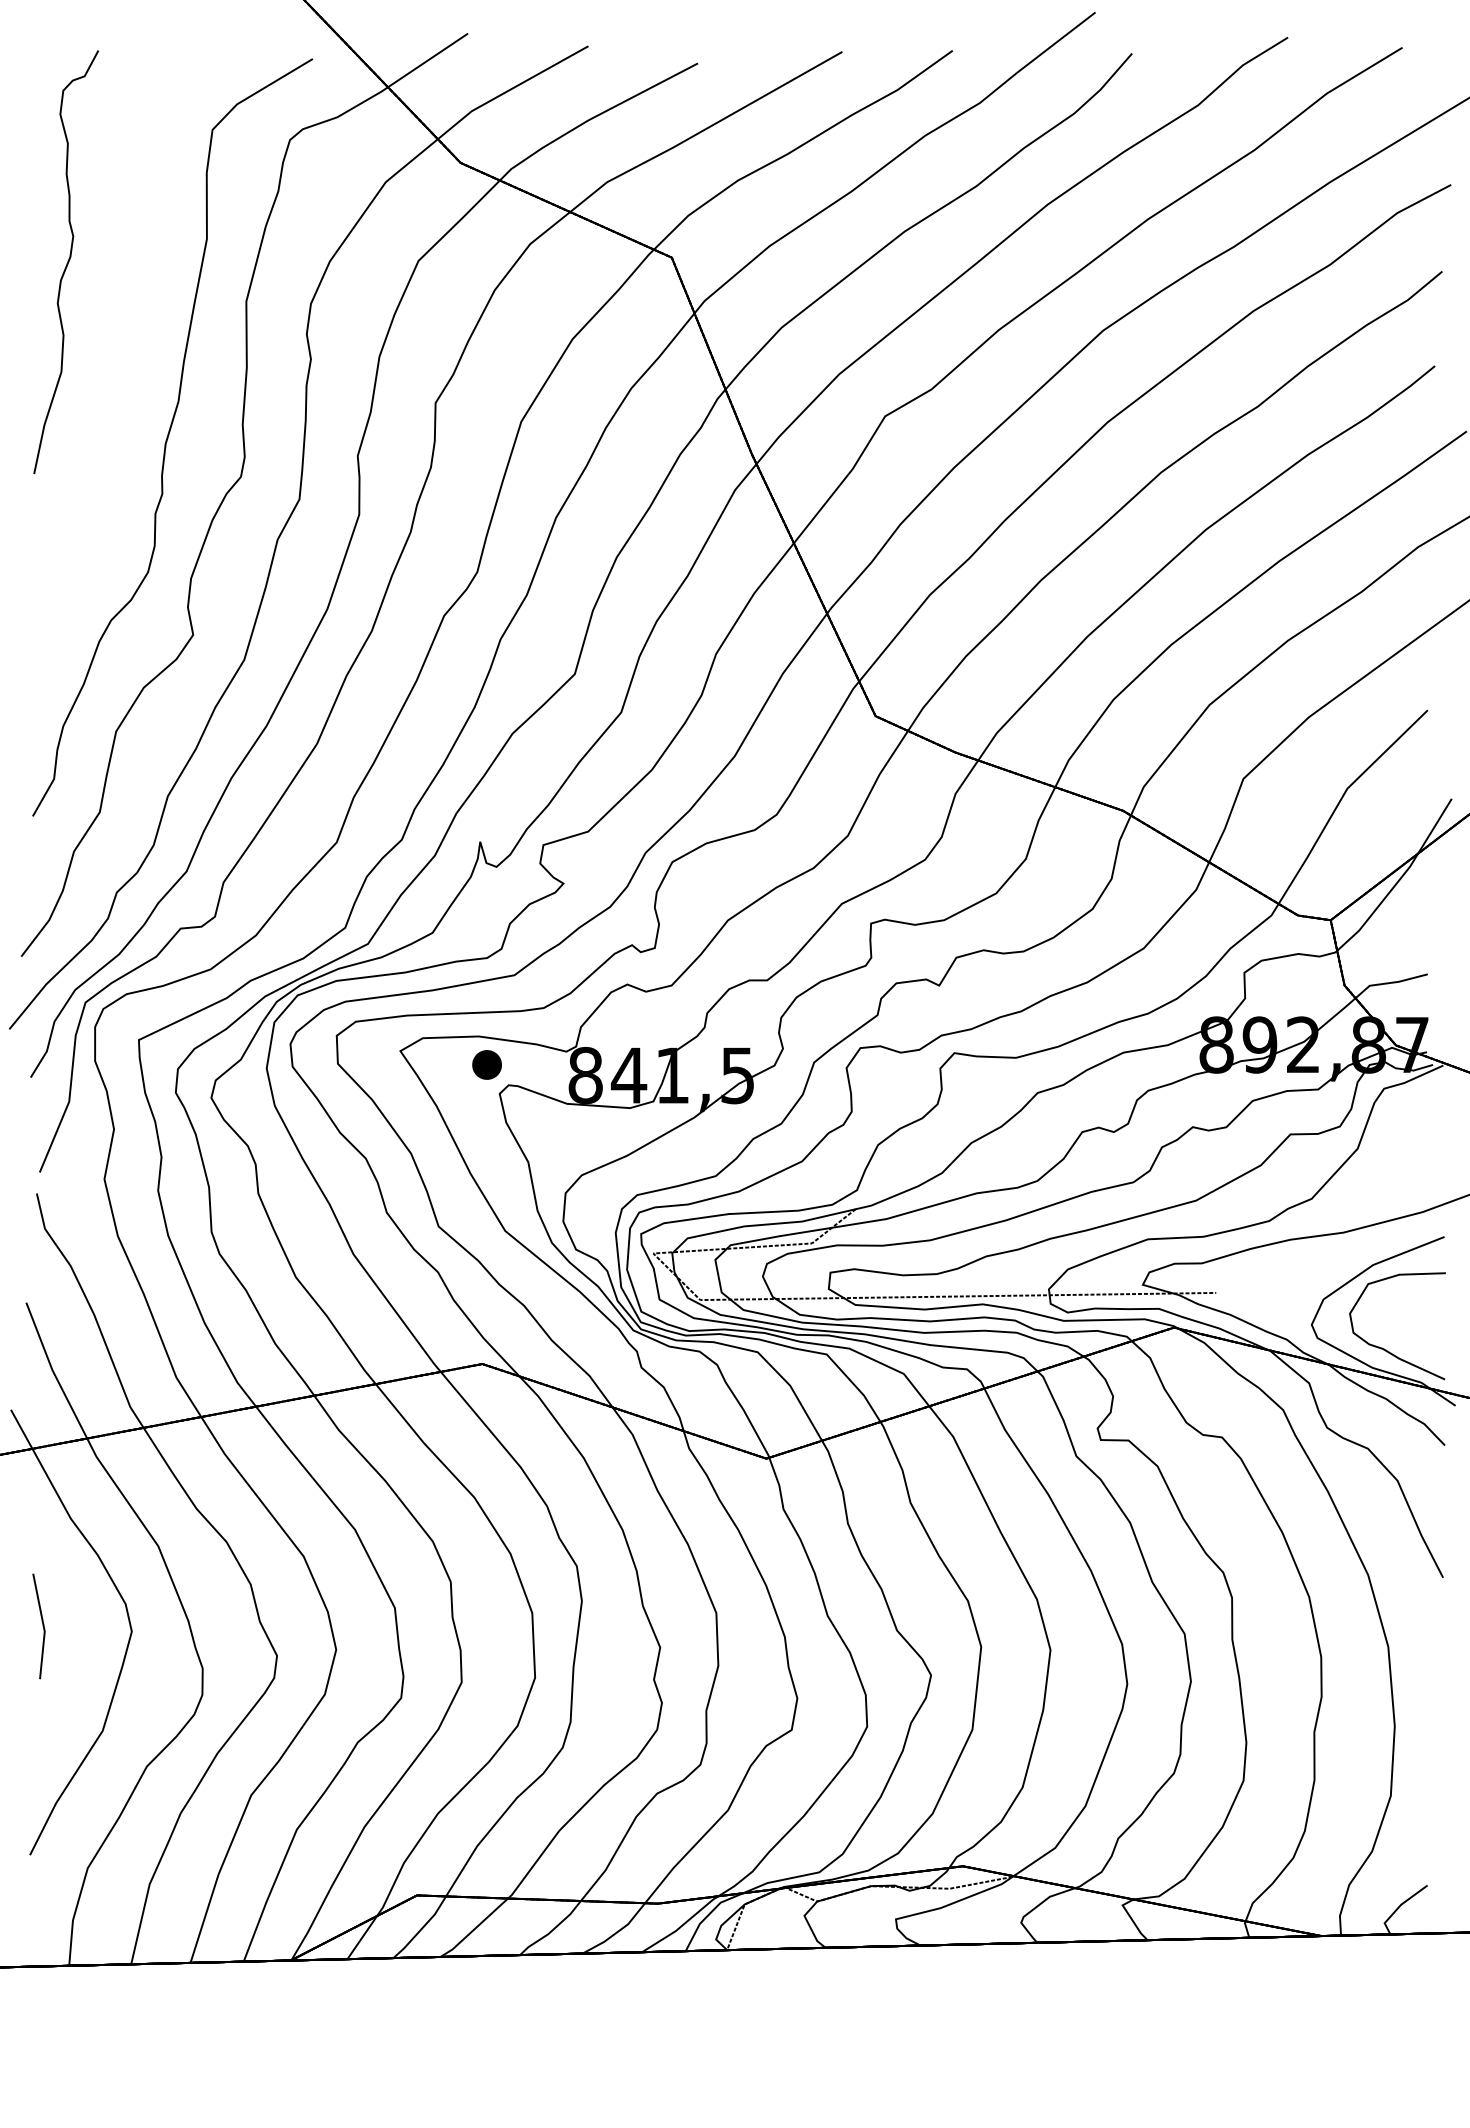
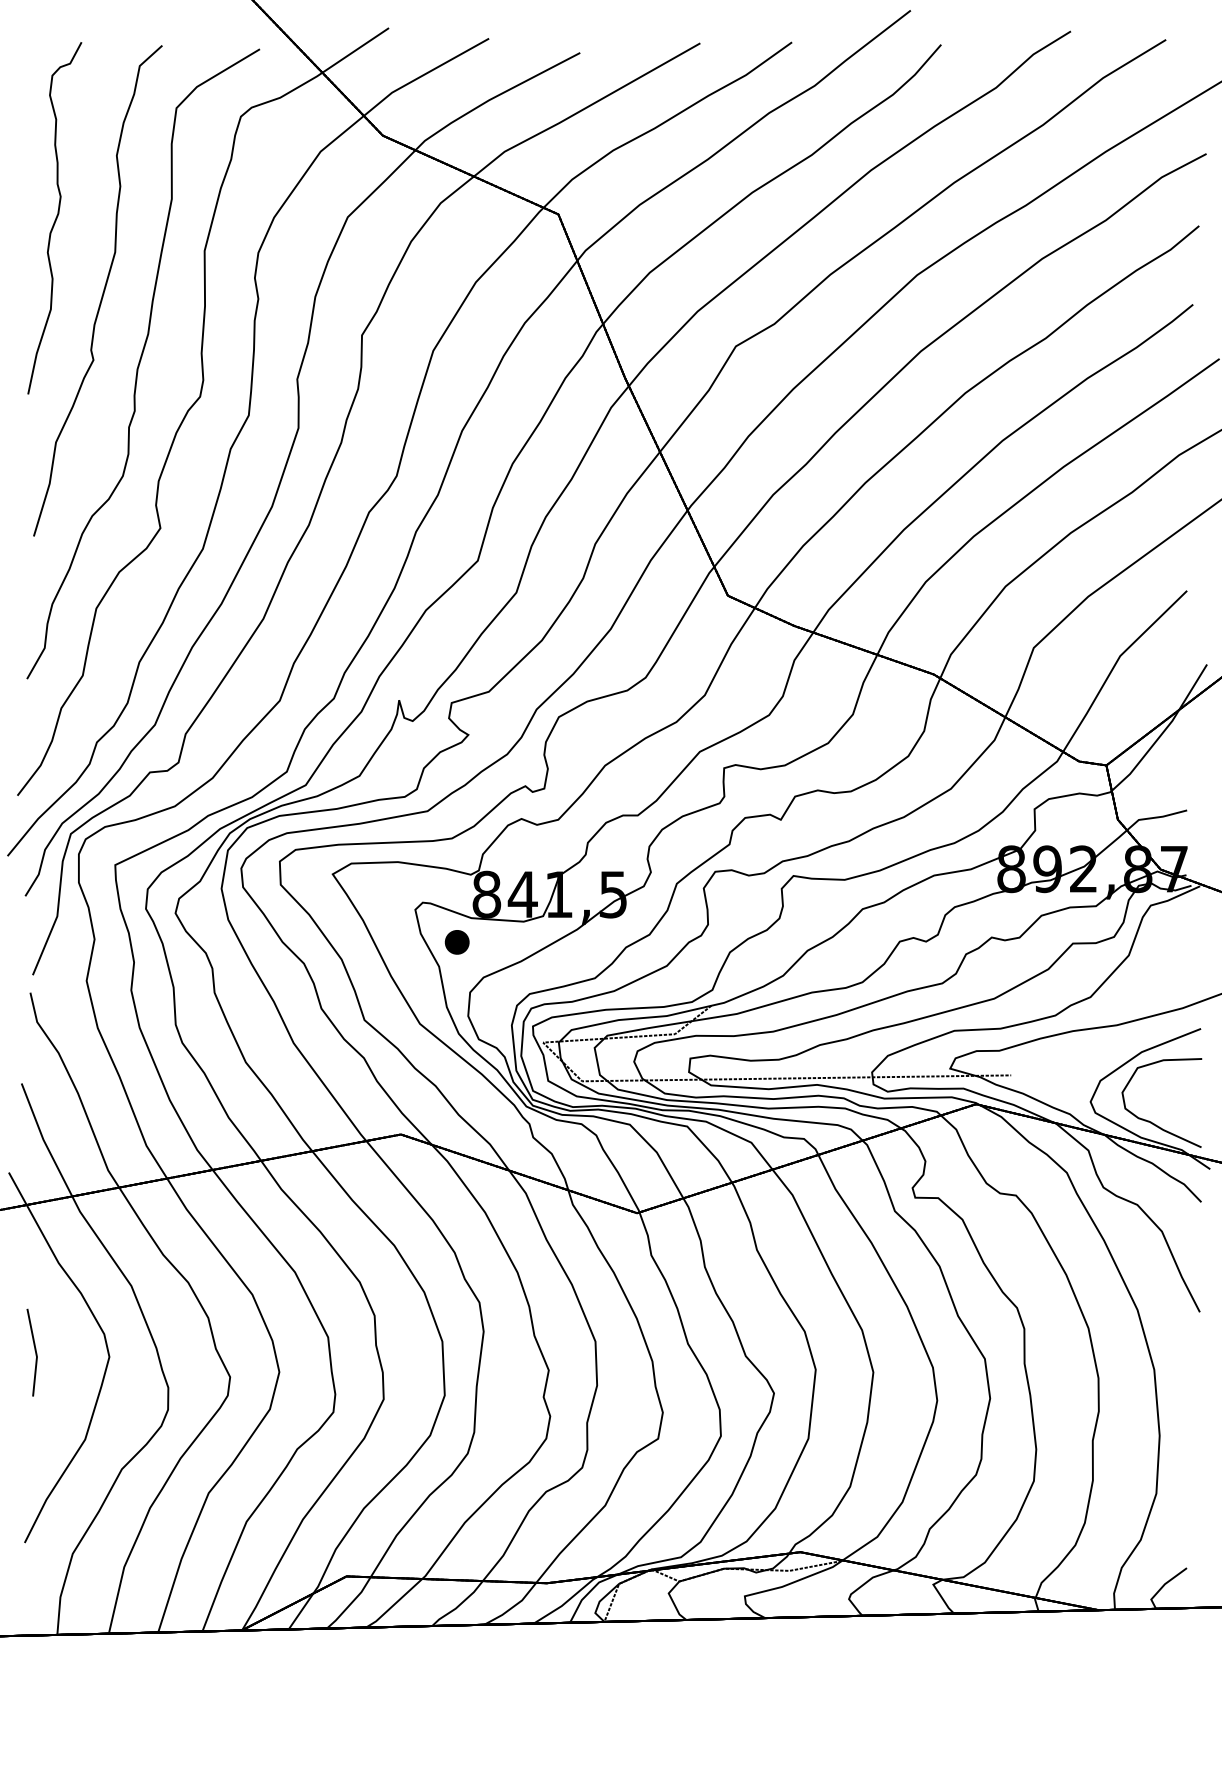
part: (123, 352) -> (102, 293), added
part: (486, 1064) -> (456, 941), moved

